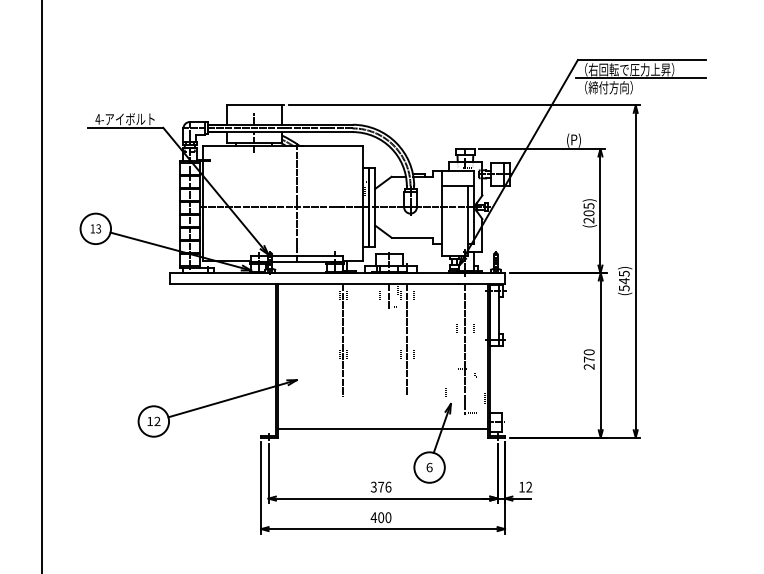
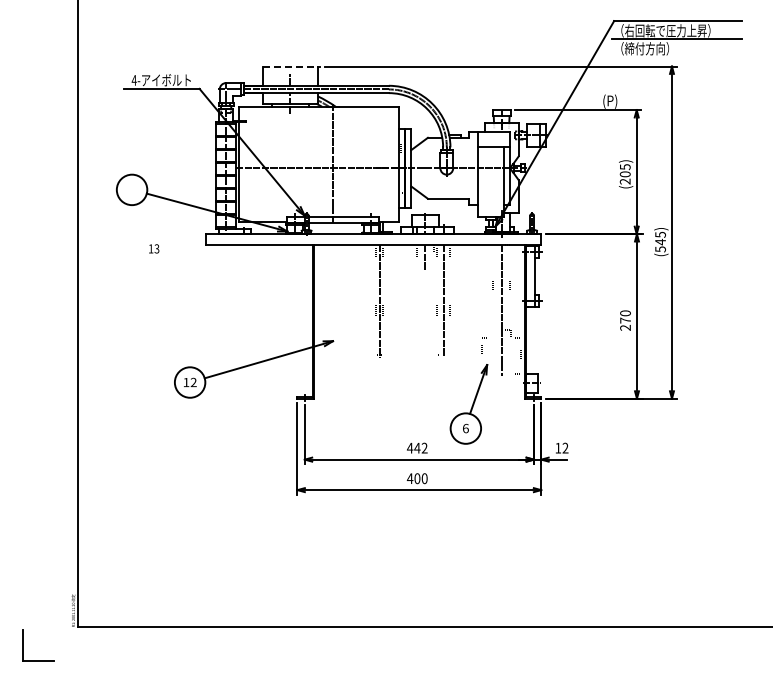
line: (254, 105) -> (290, 66), solid -> dashed
text: (96, 228) -> (154, 248), moved
line: (383, 428) -> (419, 389), removed
text: (381, 486) -> (417, 447), 376 -> 442

